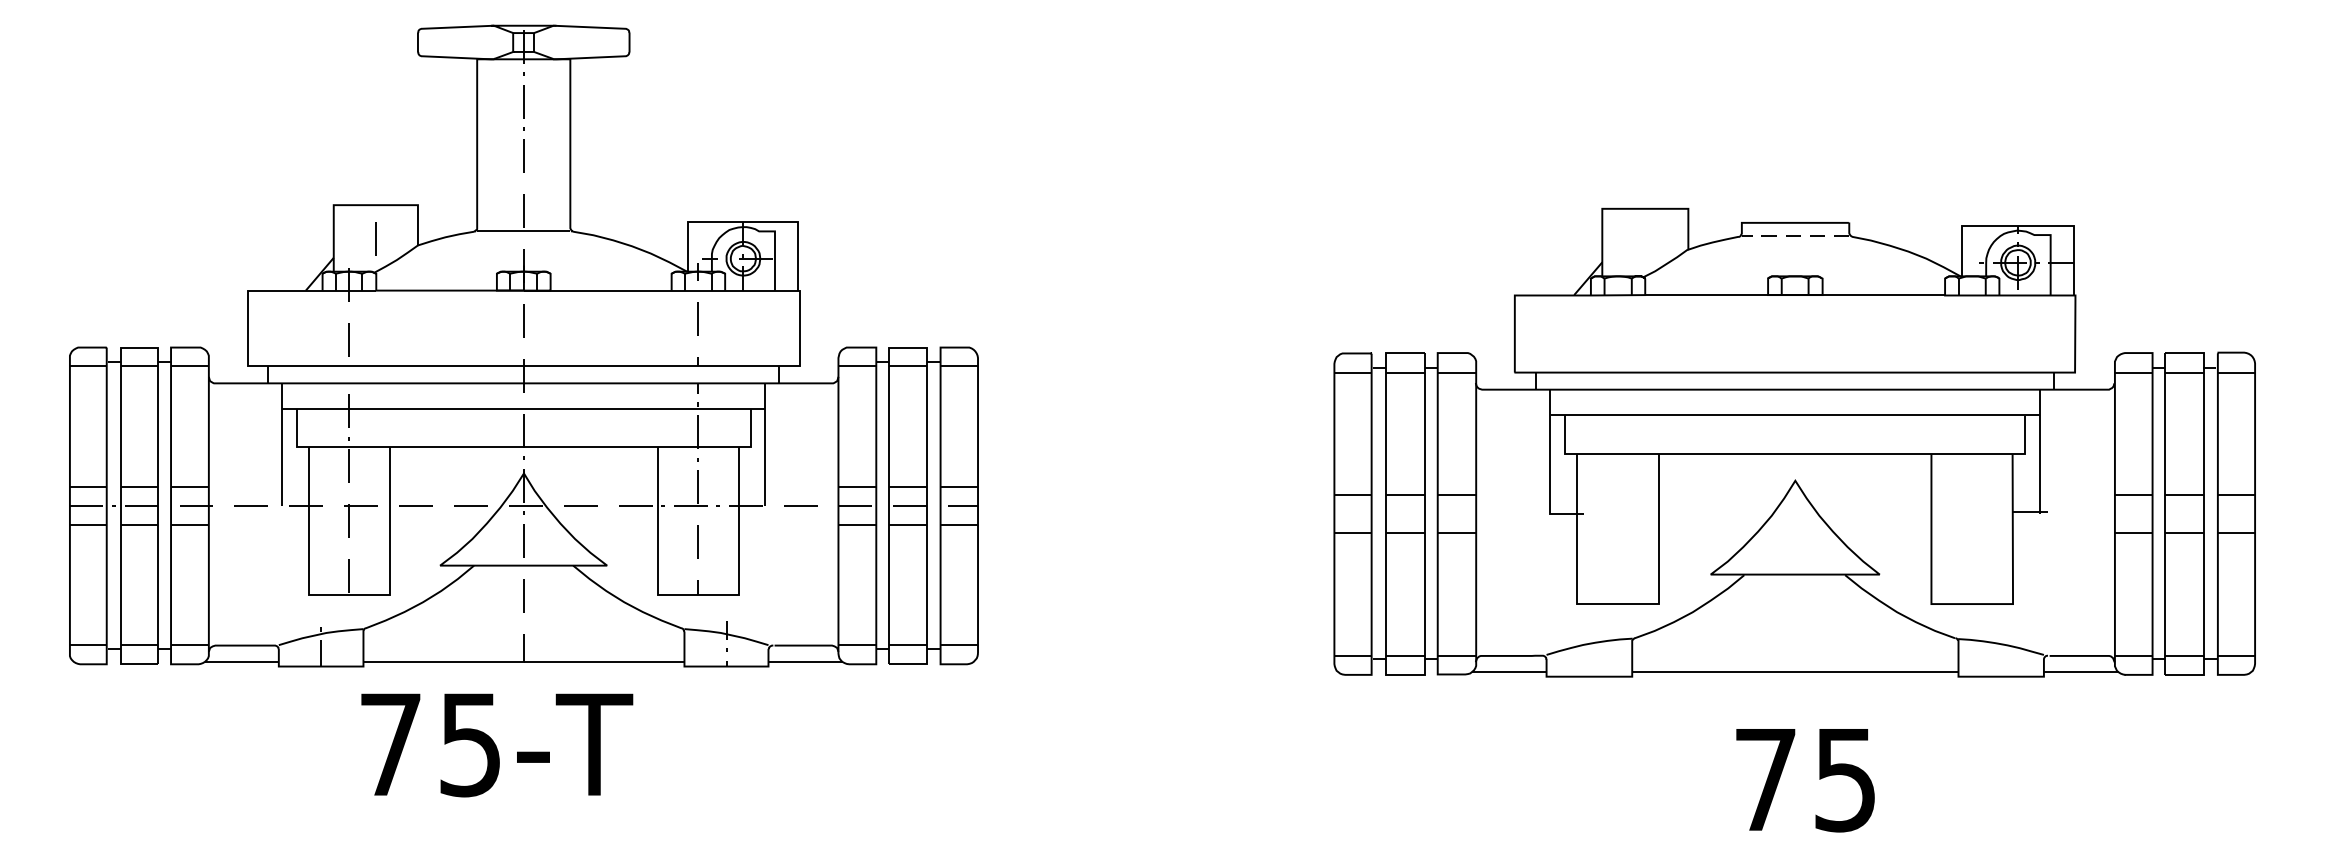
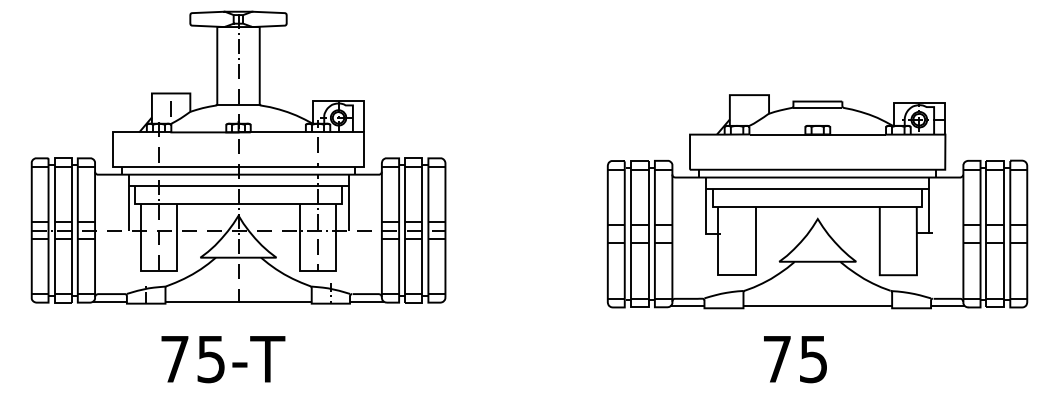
line: (1794, 235) -> (817, 107), dashed -> solid
text: (497, 745) -> (223, 359), moved
text: (1805, 780) -> (795, 359), moved

